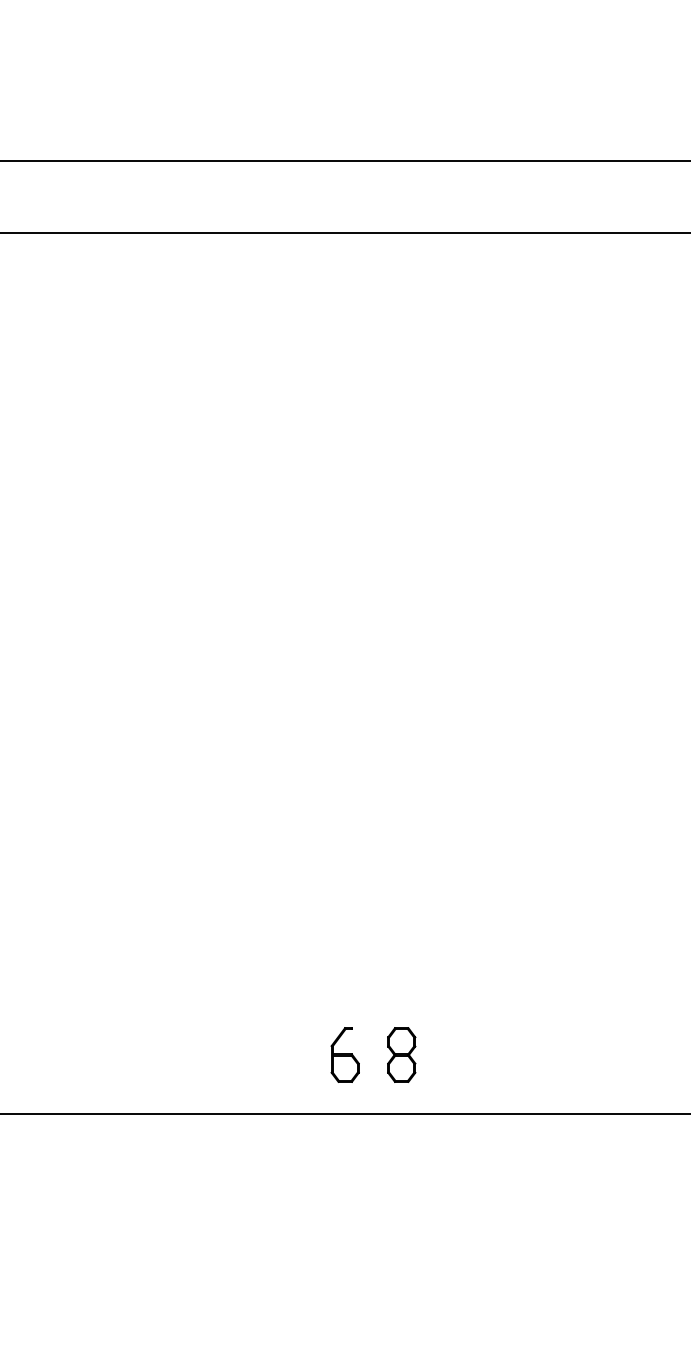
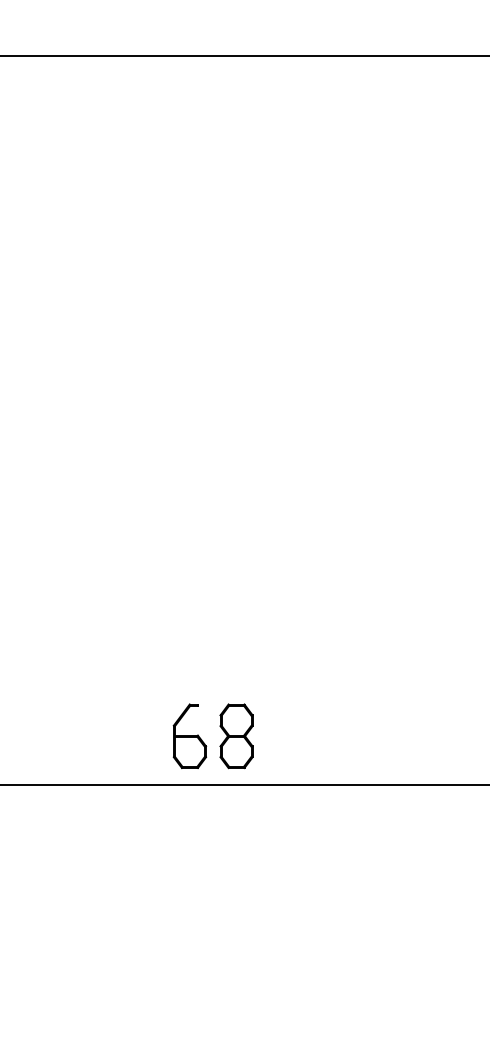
part: (344, 1054) -> (189, 735), size x1.43
part: (401, 1054) -> (236, 735), size x1.43

